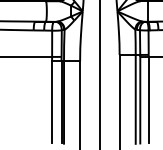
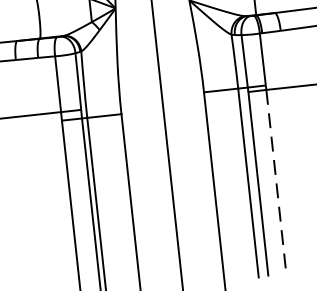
line: (148, 100) -> (275, 182), solid -> dashed

